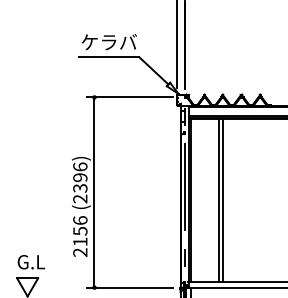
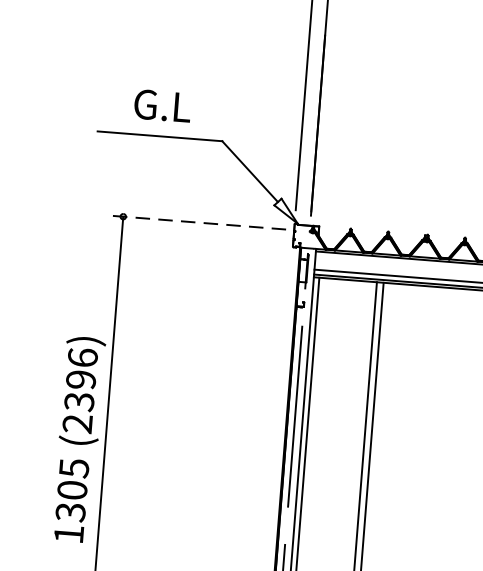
text: (108, 42) -> (161, 105), ケラバ -> G.L
line: (129, 97) -> (195, 222), solid -> dashed
text: (80, 236) -> (71, 501), 2156 -> 1305

